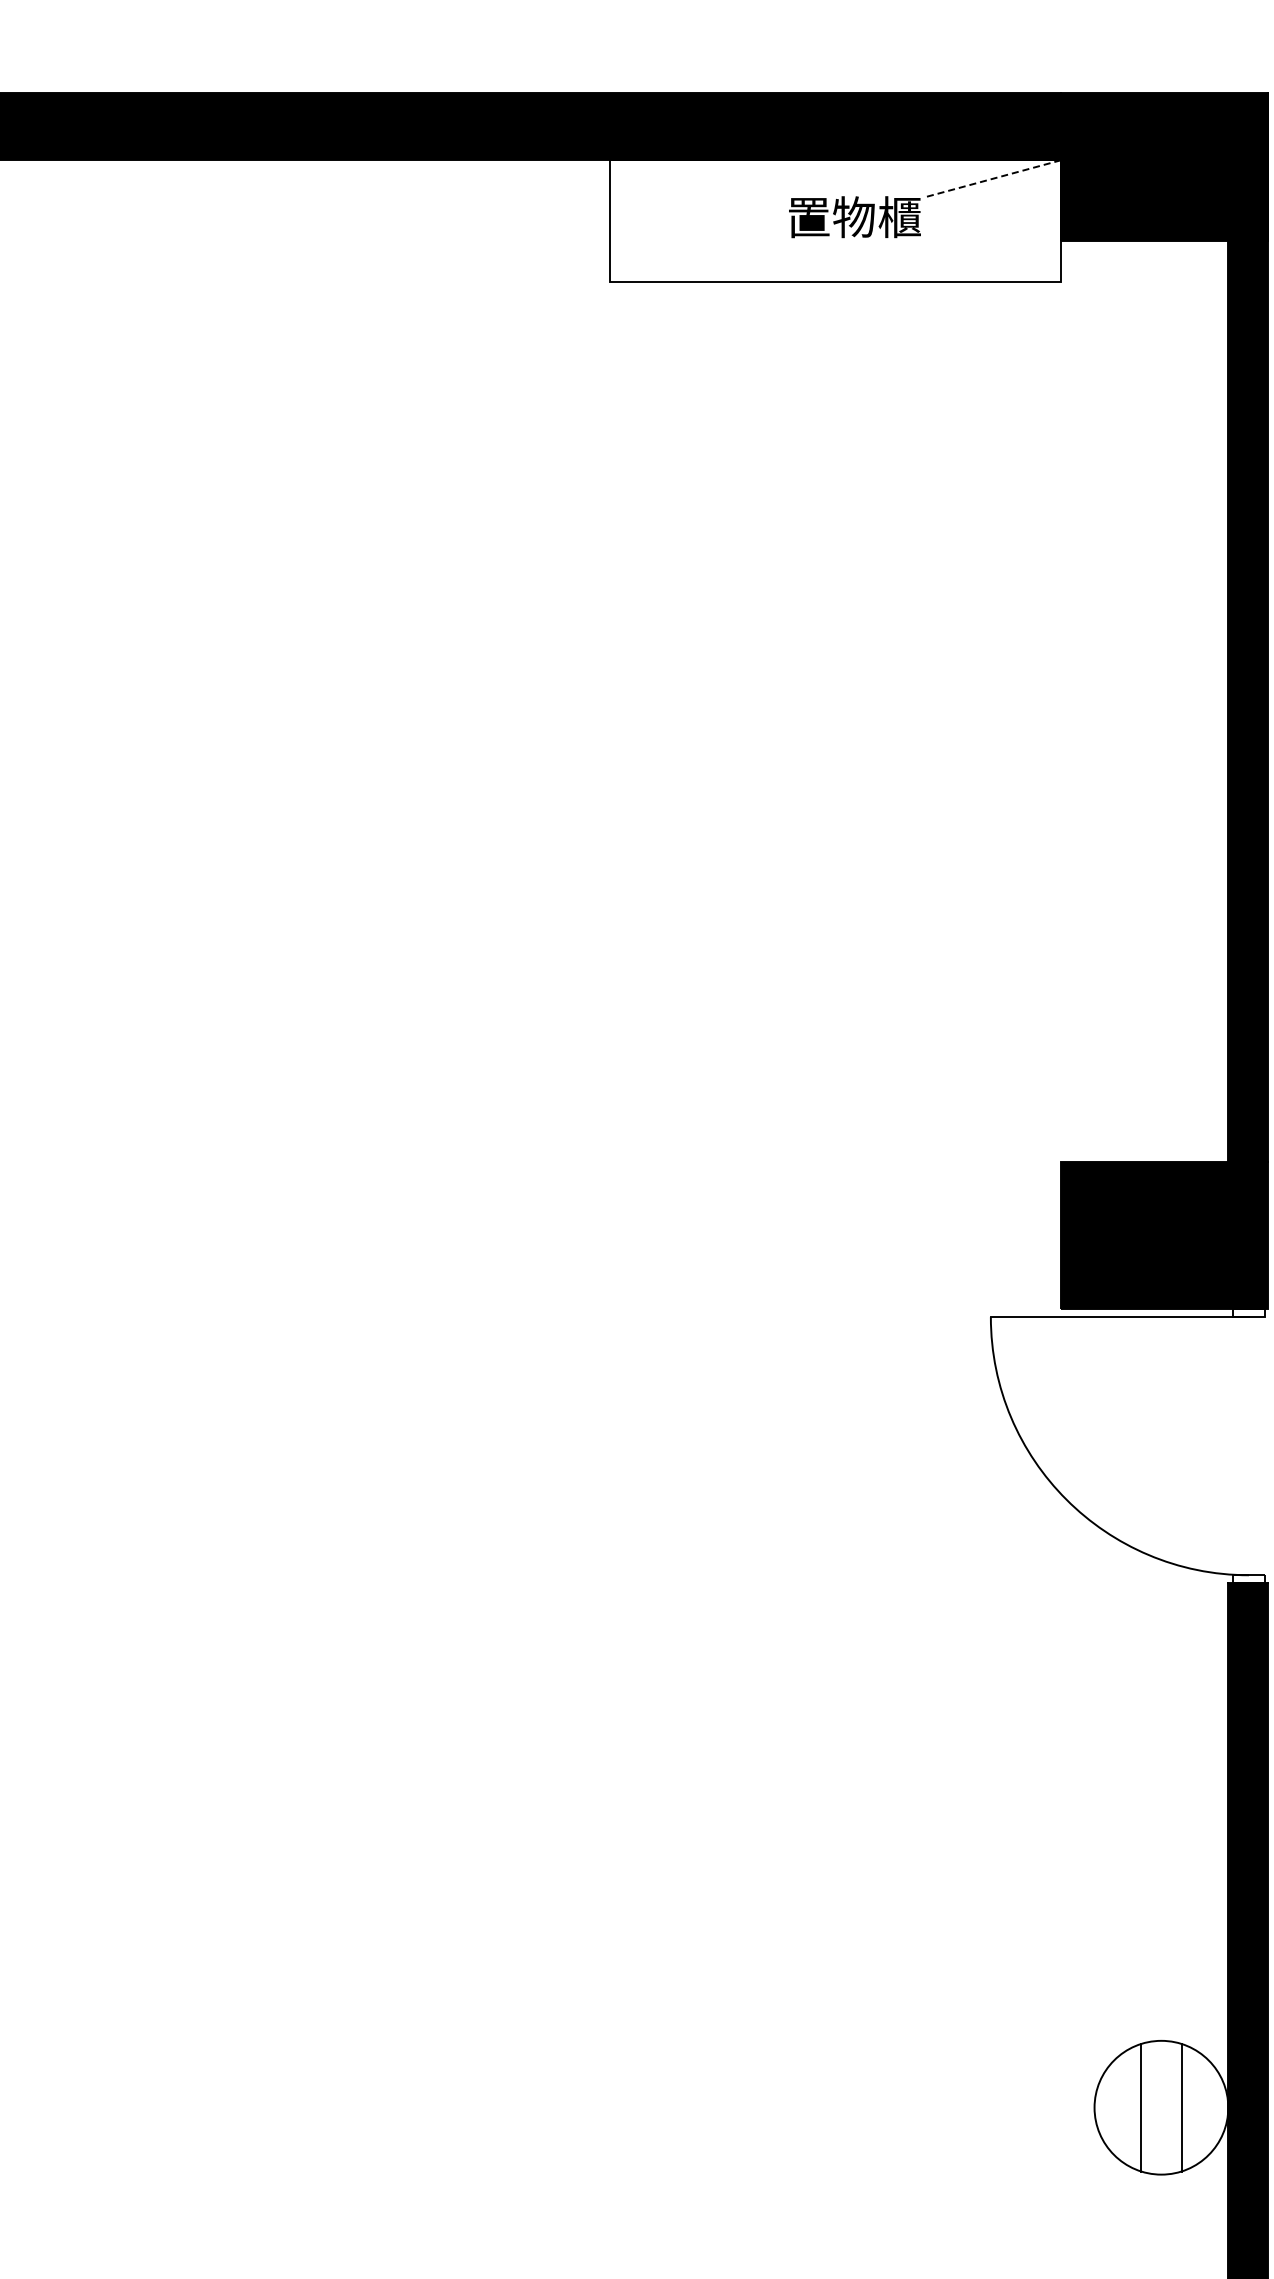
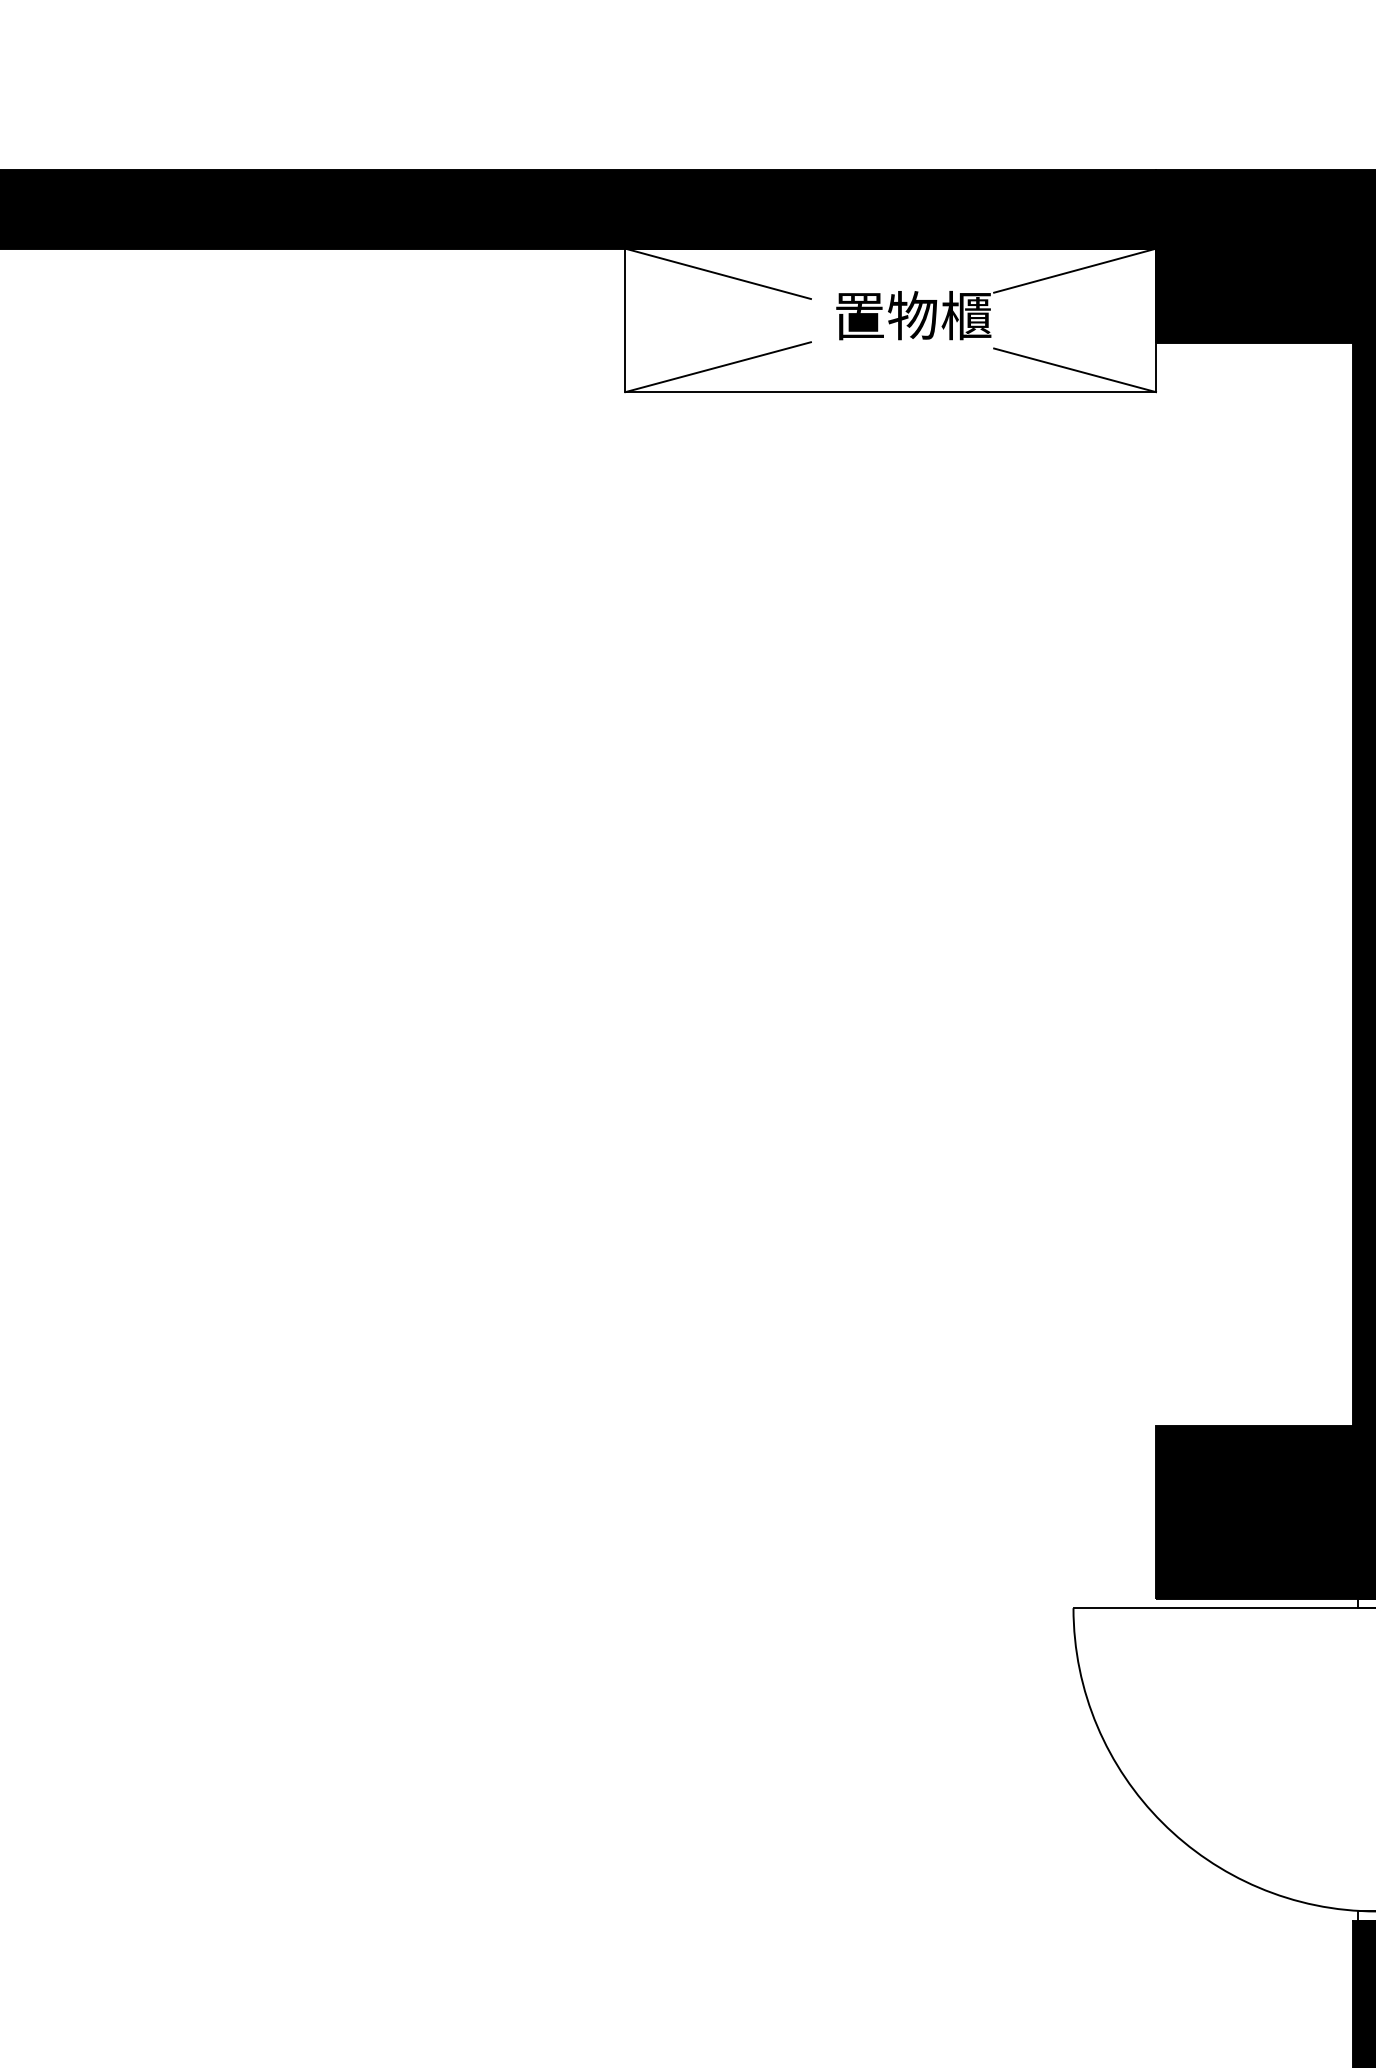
line: (991, 179) -> (1074, 271), dashed -> solid
line: (688, 181) -> (718, 273), added
line: (688, 260) -> (718, 366), added
line: (992, 263) -> (1075, 370), added

